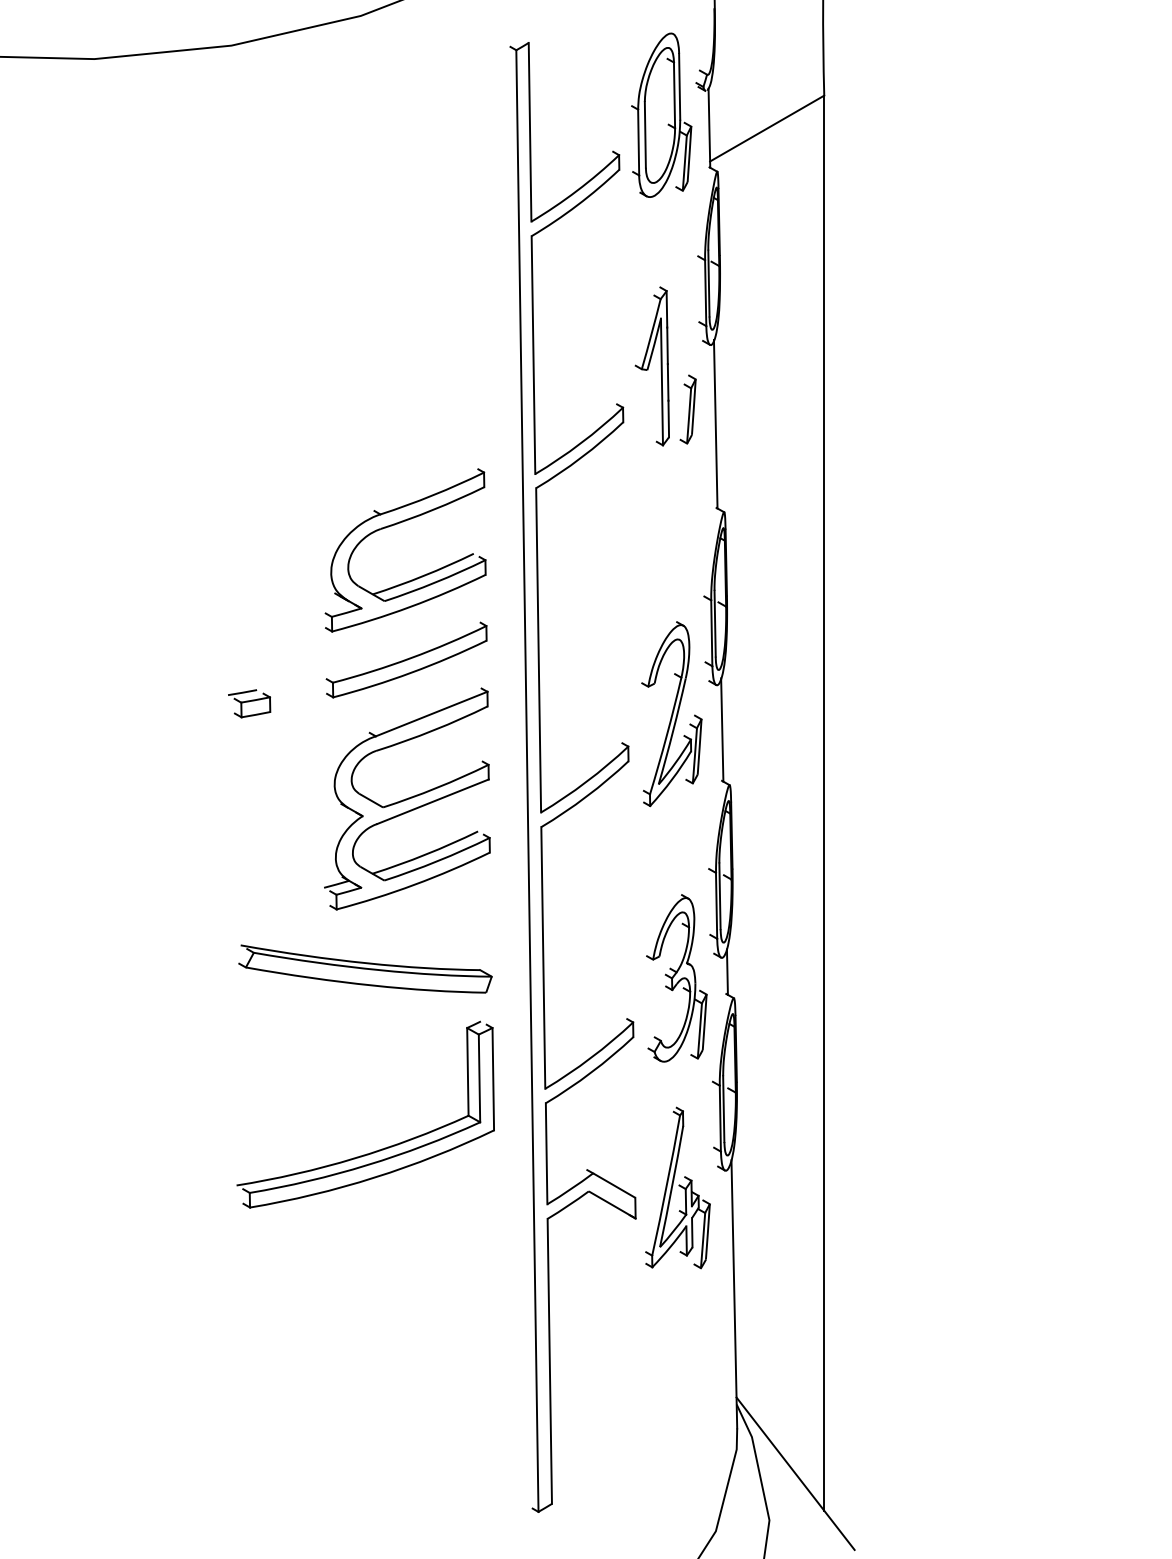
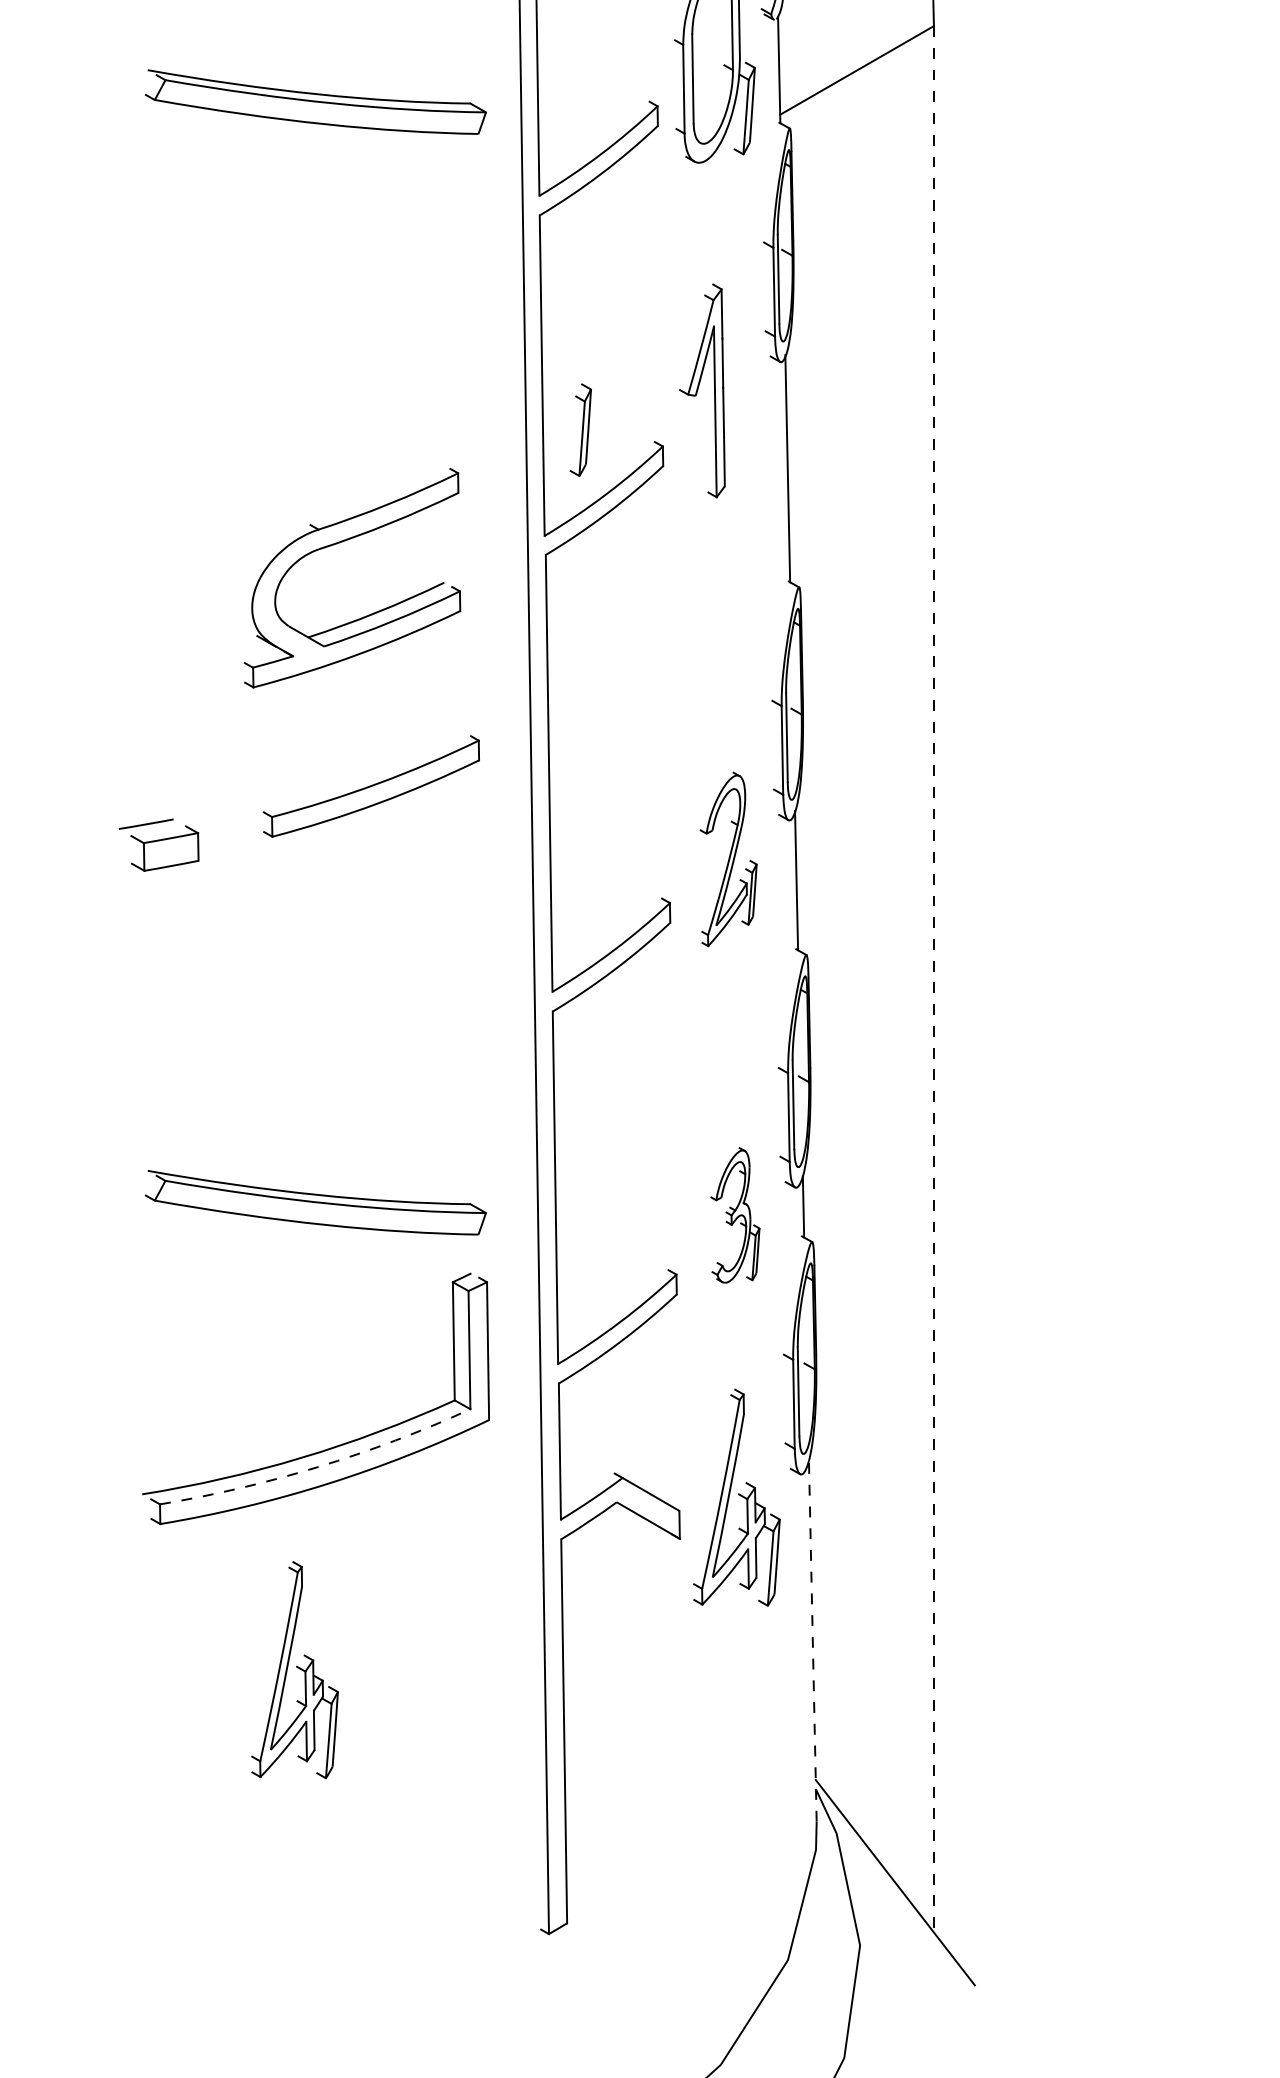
part: (365, 151) -> (315, 101), added
part: (687, 409) -> (579, 430), moved
part: (397, 524) -> (341, 543), moved
part: (249, 703) -> (159, 845), size x1.4
part: (671, 714) -> (728, 859), size x0.7
part: (407, 798) -> (372, 972), removed
line: (824, 803) -> (934, 979), solid -> dashed
part: (676, 978) -> (734, 1215), size x0.6
arc: (367, 1165) -> (318, 1467), solid -> dashed
line: (734, 1293) -> (813, 1639), solid -> dashed
part: (349, 1315) -> (294, 1669), added

